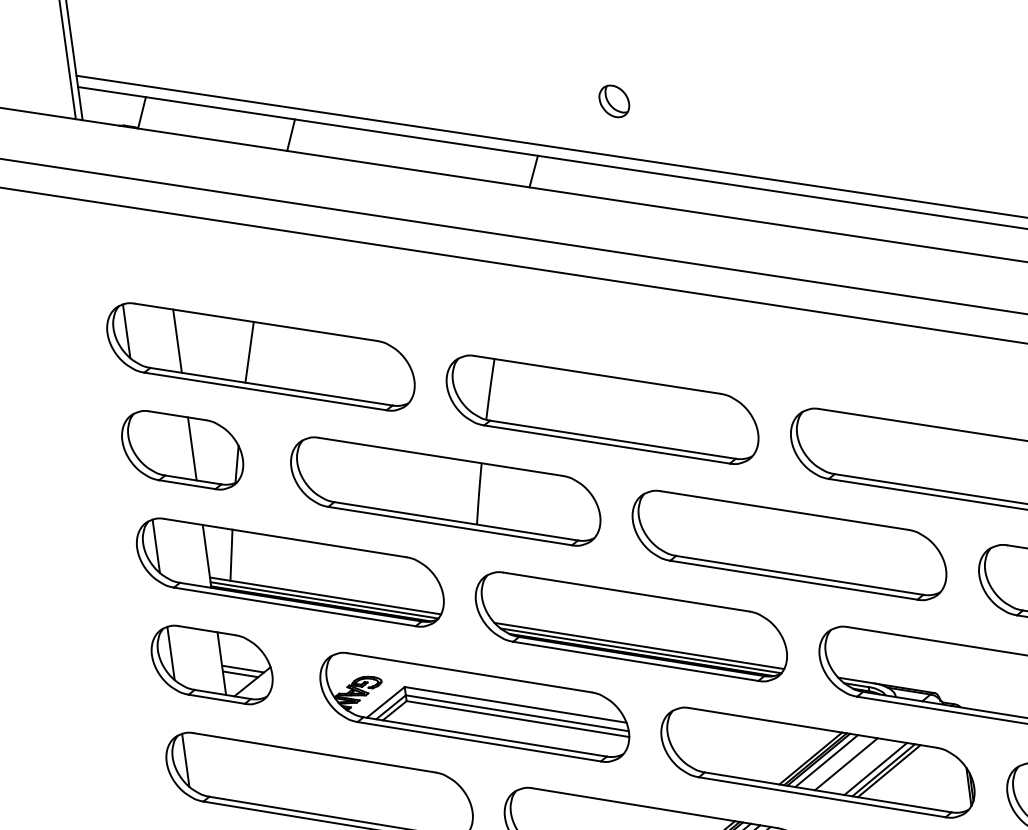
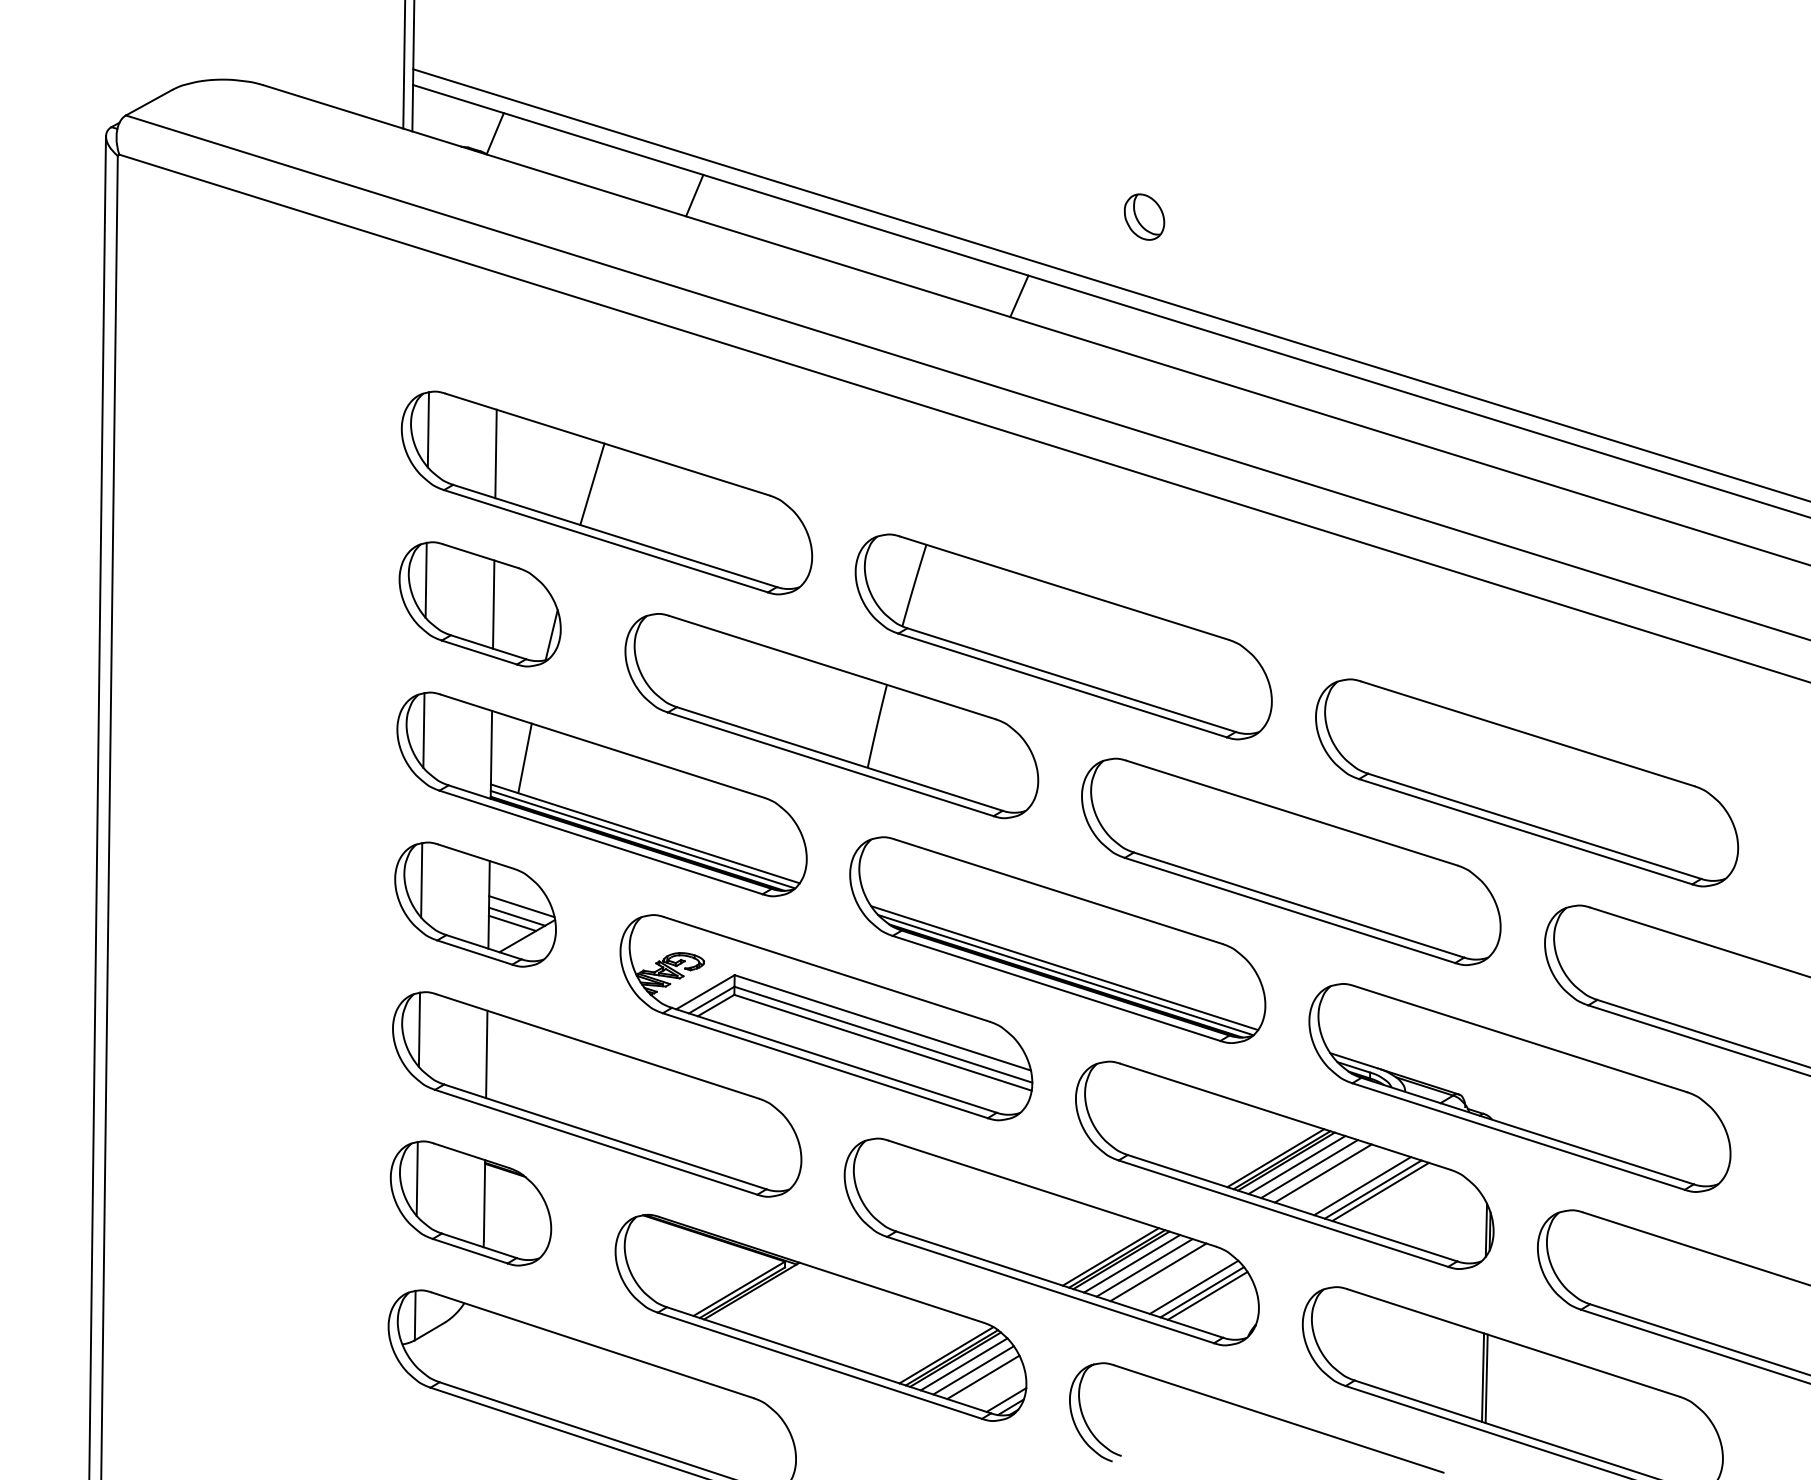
line: (140, 438) -> (425, 579), added
line: (245, 661) -> (521, 906), added
line: (836, 762) -> (1309, 1169), added
line: (236, 770) -> (486, 1054), added

